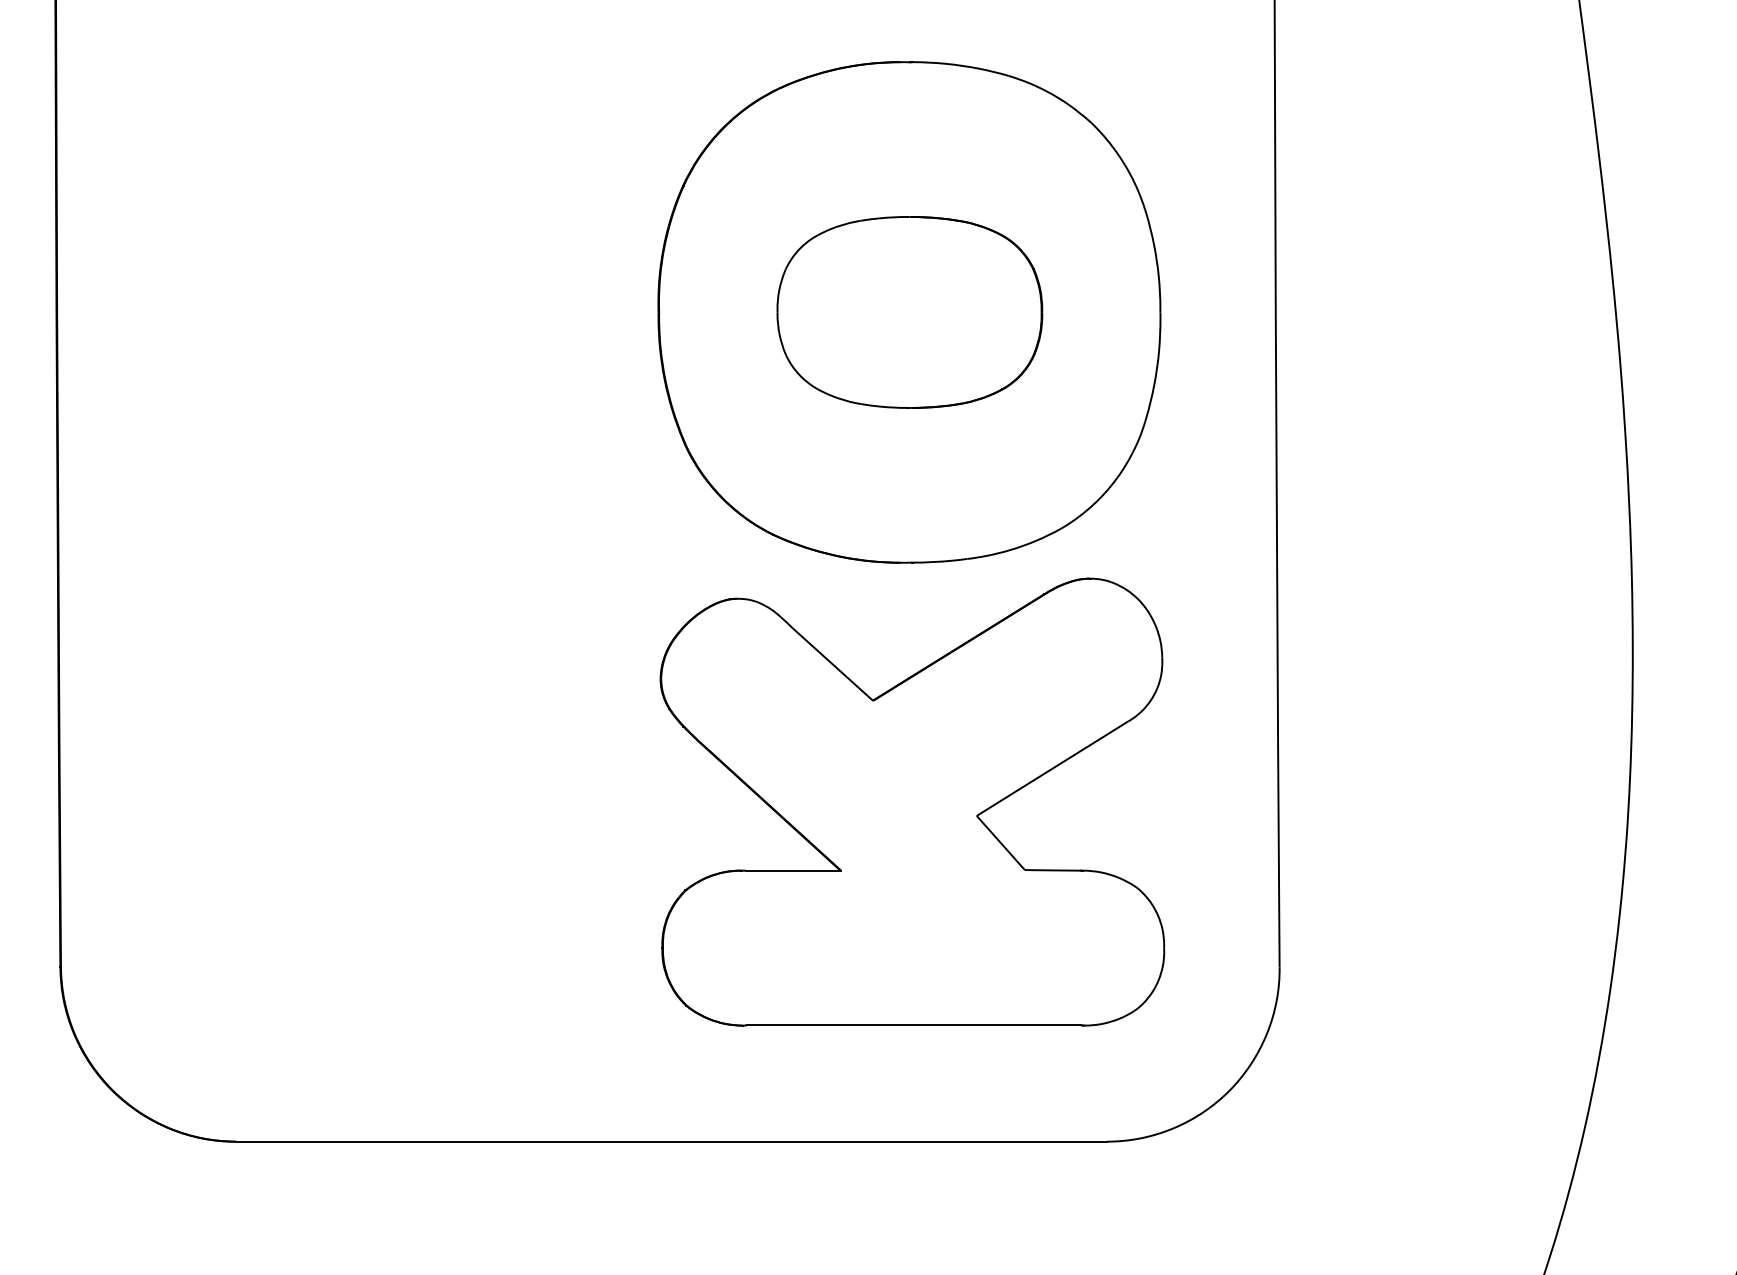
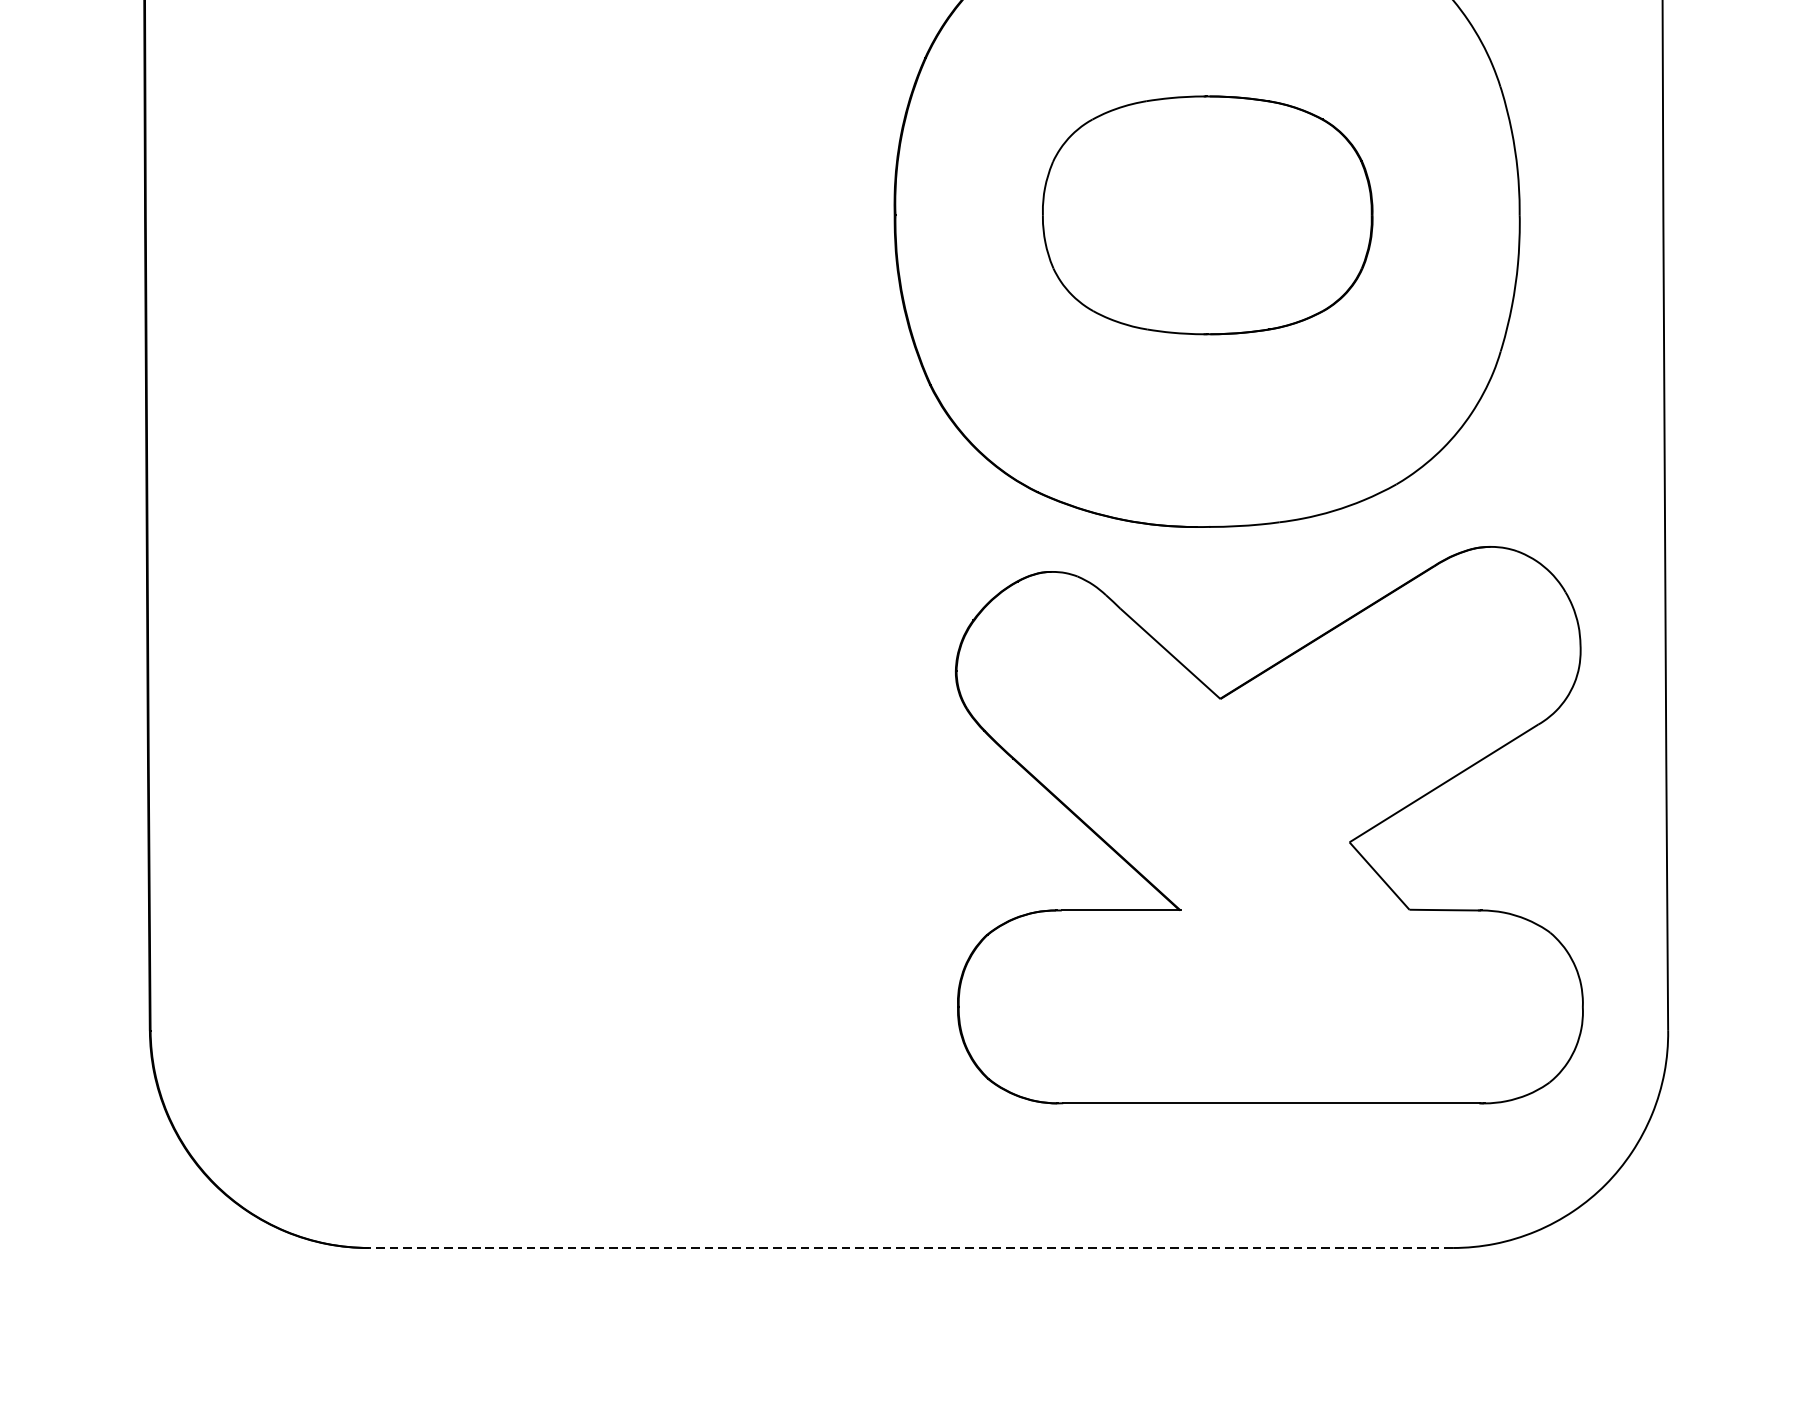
part: (912, 801) -> (1269, 824), moved
line: (671, 1141) -> (910, 1247), solid -> dashed

